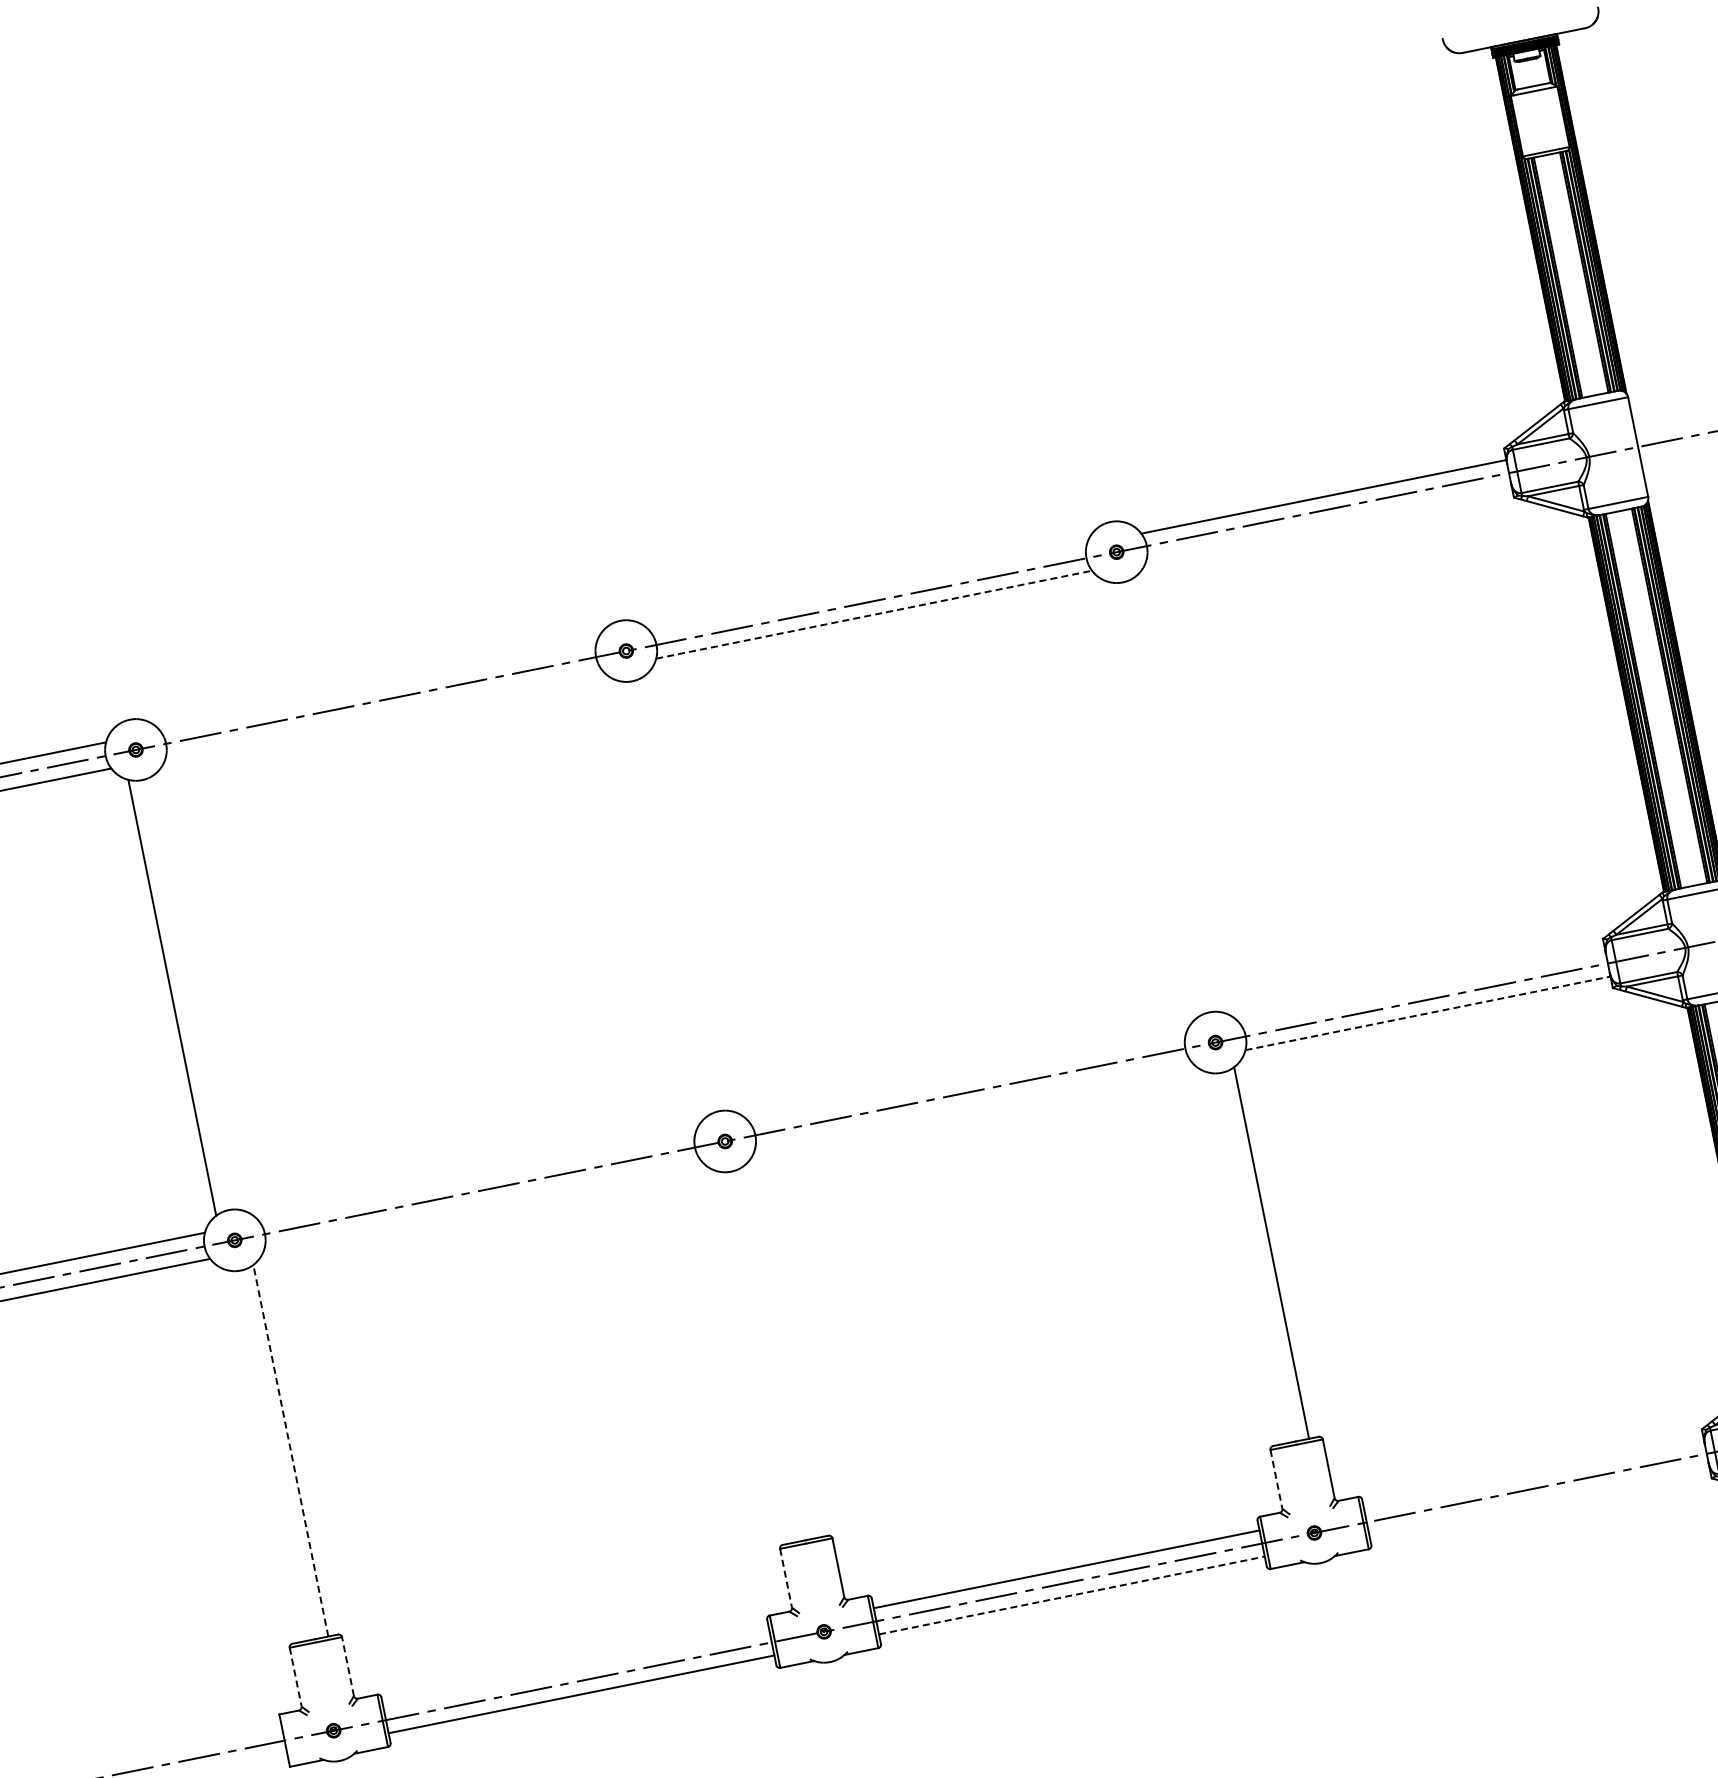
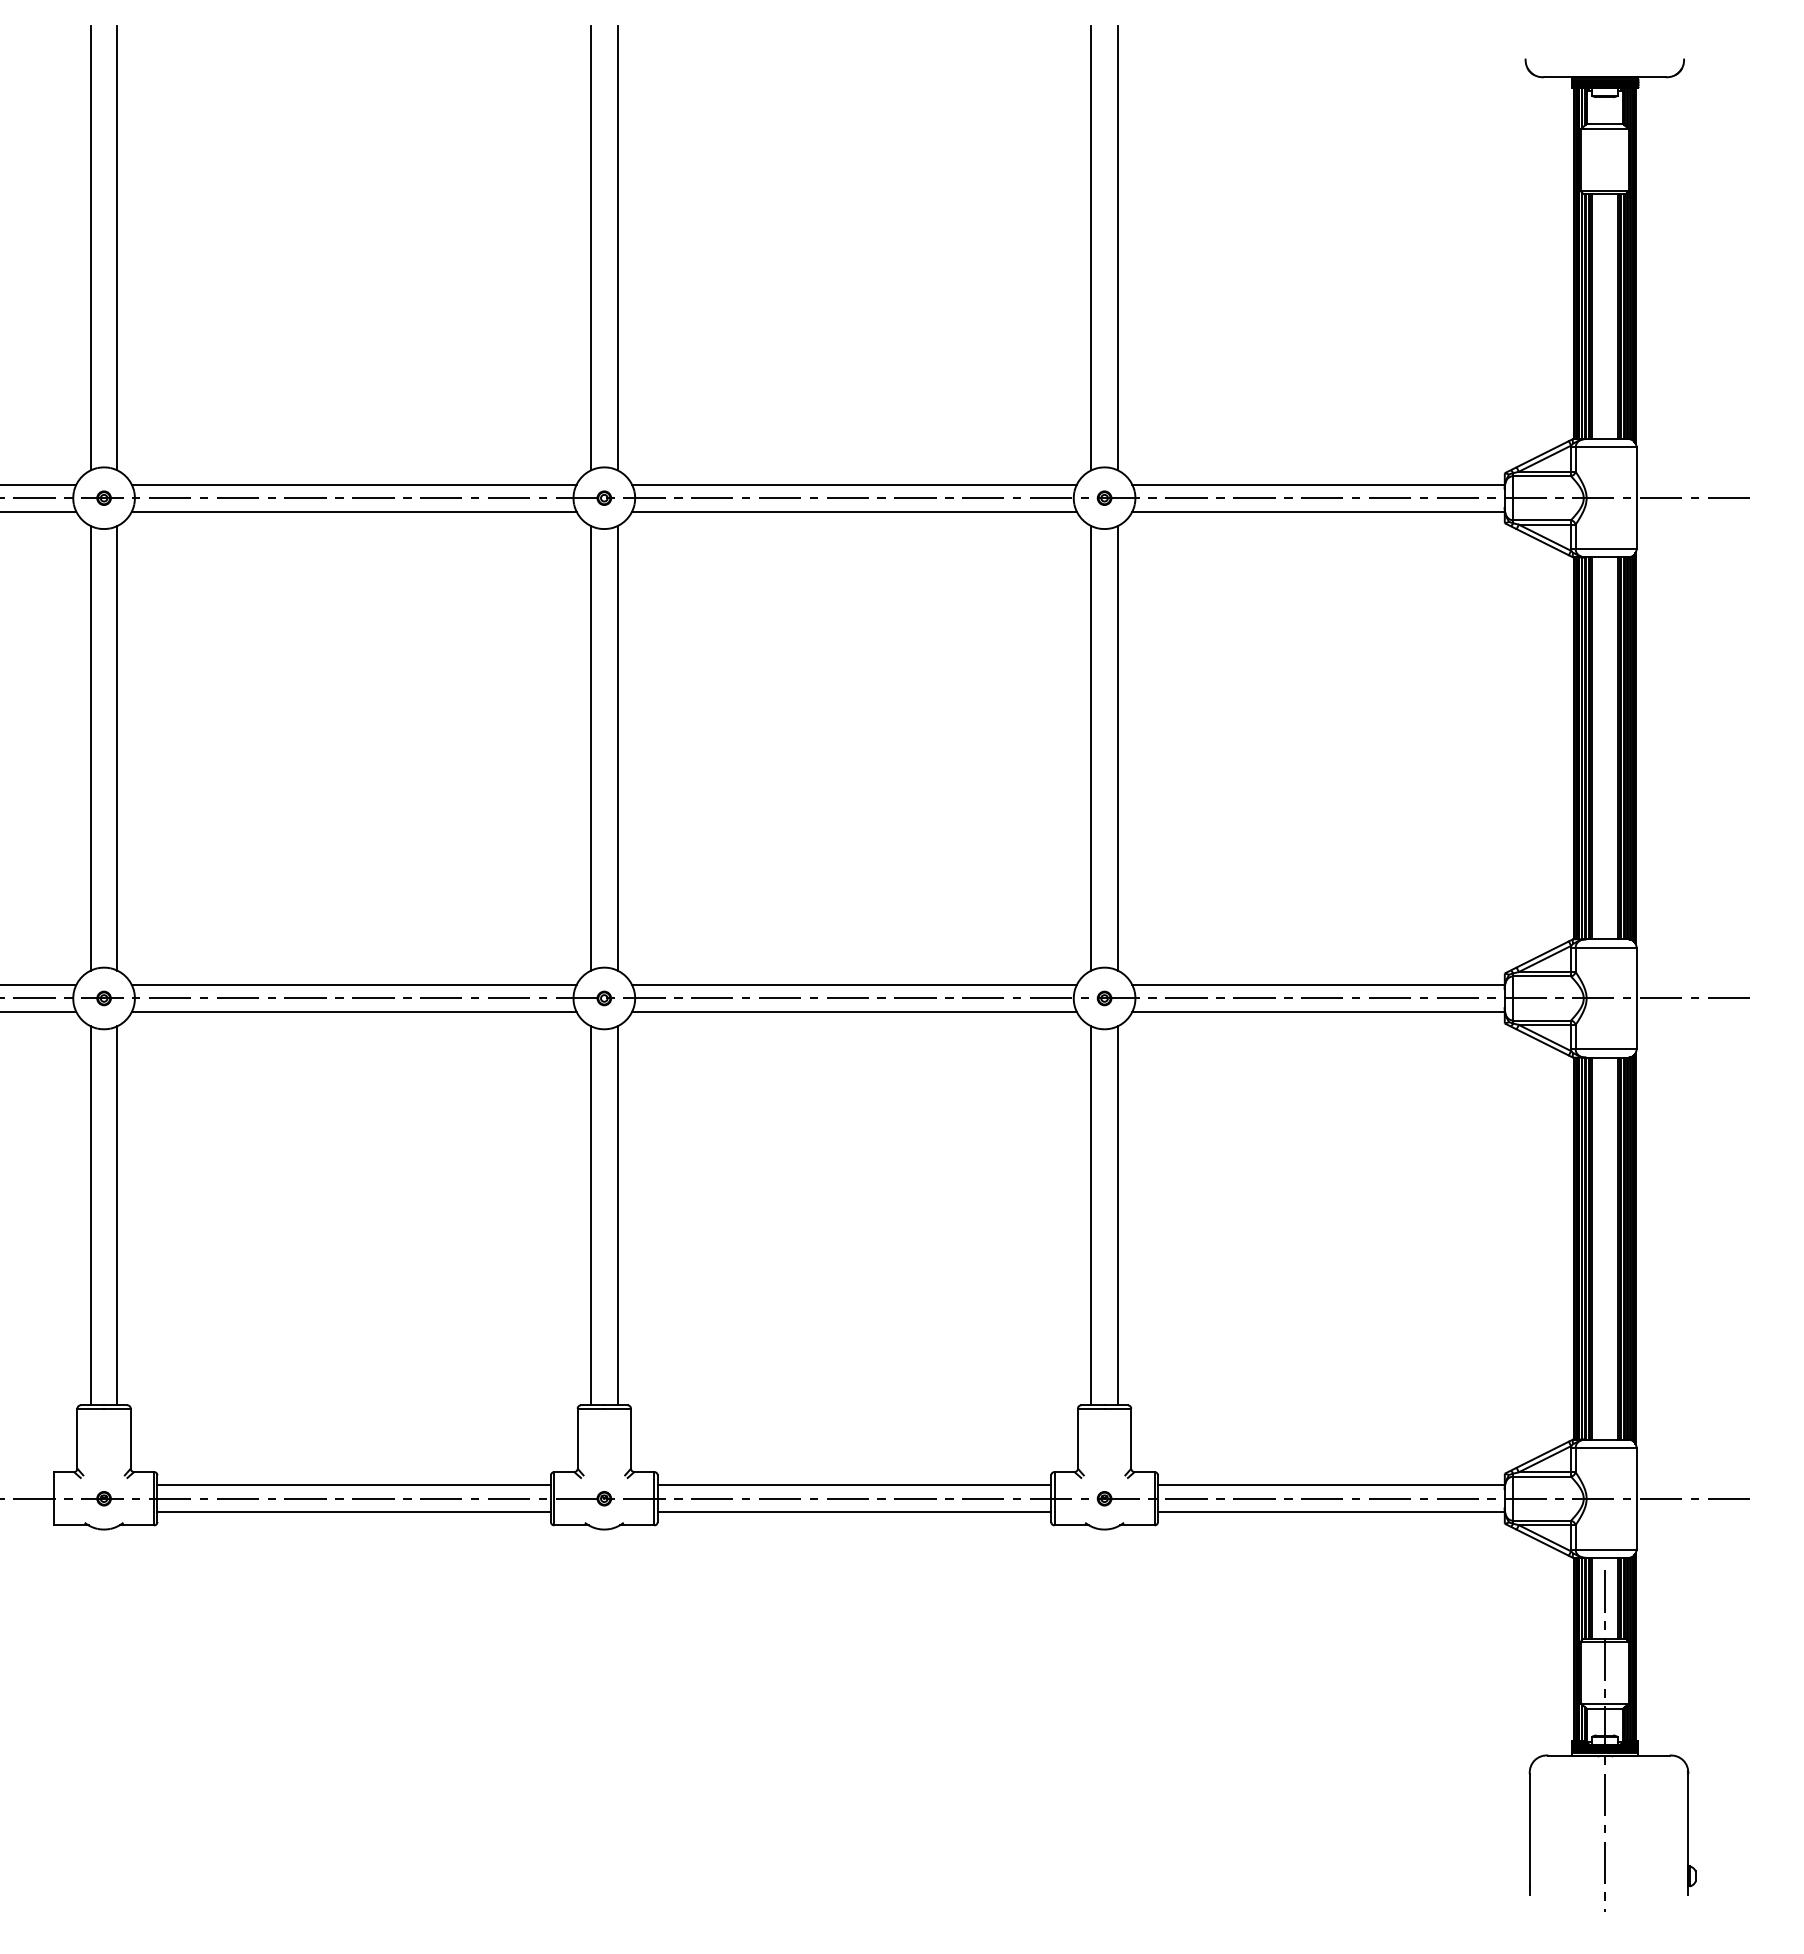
line: (1079, 303) -> (1117, 247), added
line: (1054, 309) -> (1091, 247), added
line: (589, 402) -> (617, 247), added
line: (564, 407) -> (591, 247), added
line: (99, 501) -> (117, 247), added
line: (73, 506) -> (90, 247), added
line: (1329, 522) -> (1318, 511), added
line: (868, 588) -> (854, 484), added
line: (874, 614) -> (854, 511), dashed -> solid
line: (377, 687) -> (353, 484), added
line: (383, 713) -> (353, 511), added
line: (1178, 794) -> (1117, 748), added
line: (1153, 800) -> (1091, 748), added
line: (688, 893) -> (617, 748), added
line: (663, 898) -> (591, 748), added
line: (1422, 987) -> (1318, 985), added
line: (198, 992) -> (117, 748), added
line: (1428, 1012) -> (1319, 1011), dashed -> solid
line: (967, 1079) -> (854, 985), added
line: (973, 1104) -> (854, 1011), added
line: (476, 1178) -> (353, 985), added
line: (481, 1203) -> (353, 1011), added
line: (1245, 1257) -> (1091, 1215), added
line: (781, 1351) -> (617, 1215), added
line: (755, 1356) -> (591, 1215), added
line: (290, 1450) -> (117, 1215), dashed -> solid
line: (264, 1455) -> (90, 1215), added
line: (1533, 1475) -> (1330, 1485), added
line: (1276, 1480) -> (1077, 1439), dashed -> solid
line: (1538, 1501) -> (1330, 1512), added
line: (786, 1579) -> (577, 1439), dashed -> solid
line: (1072, 1595) -> (854, 1512), dashed -> solid
line: (347, 1666) -> (130, 1438), dashed -> solid
line: (575, 1668) -> (353, 1485), added
line: (295, 1677) -> (77, 1439), dashed -> solid

